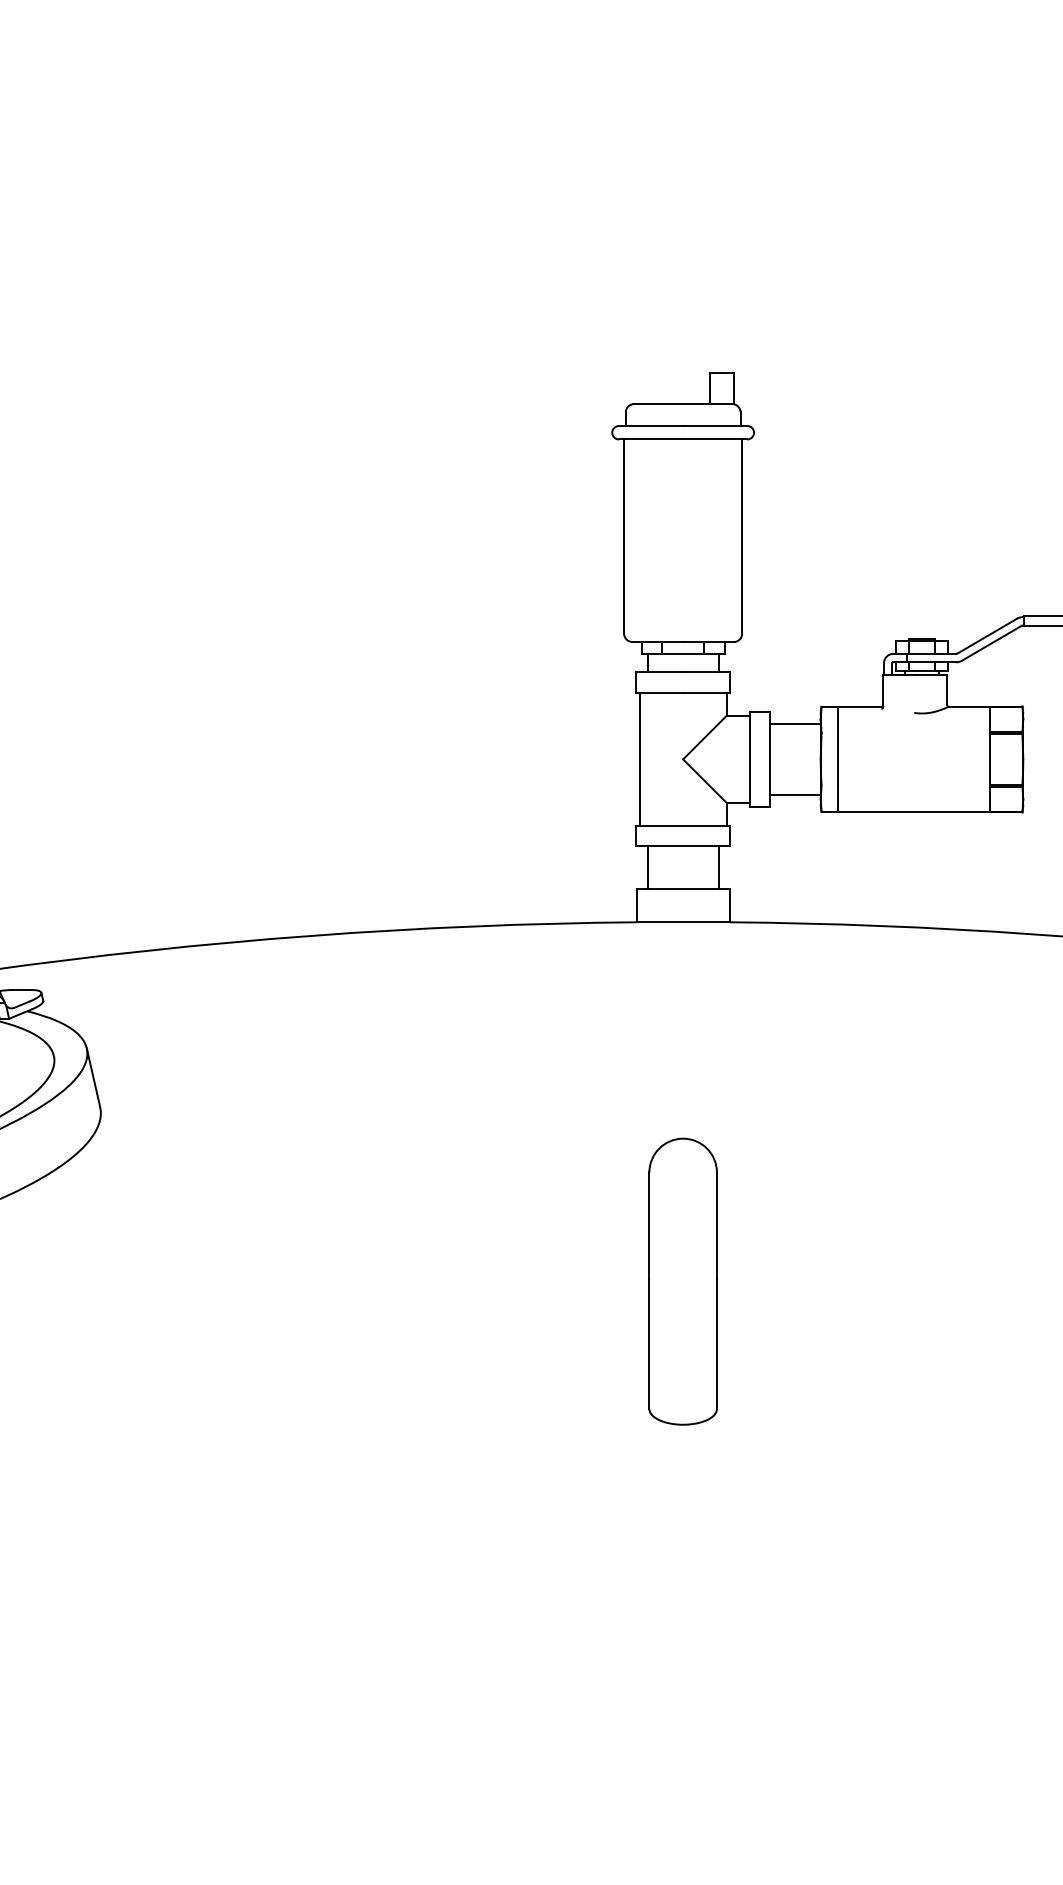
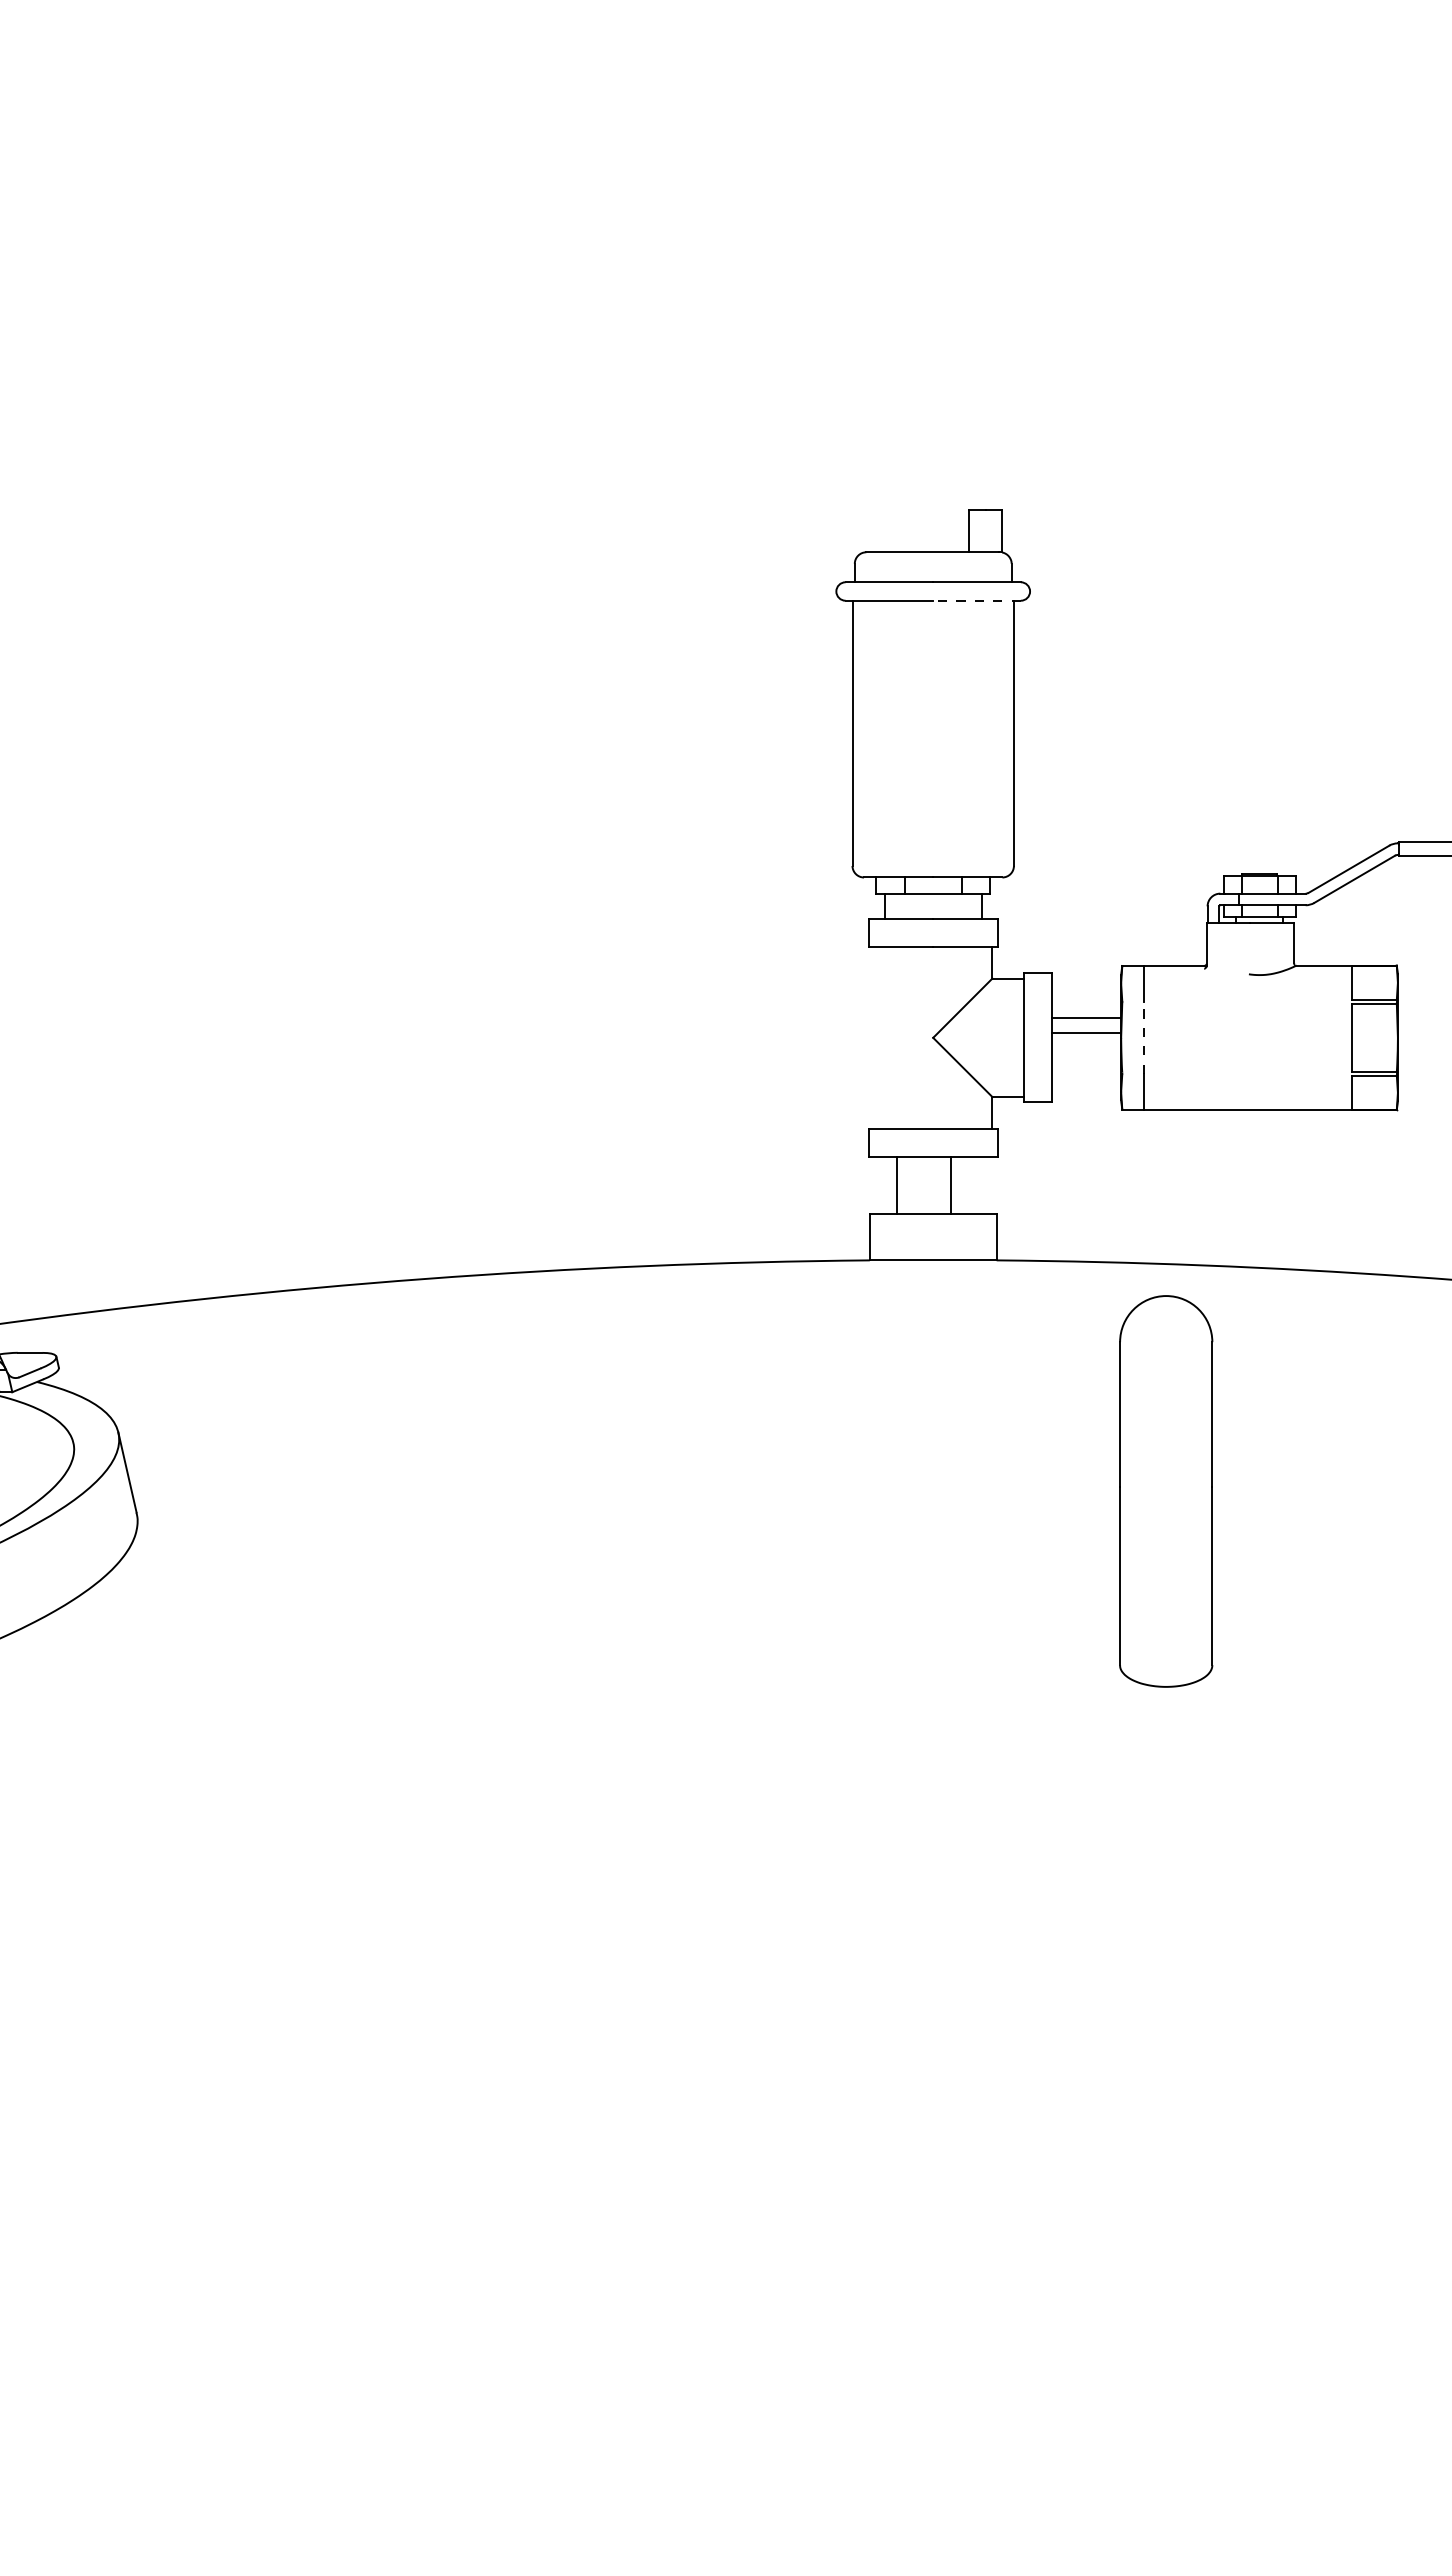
line: (715, 439) -> (977, 600), solid -> dashed
line: (795, 724) -> (1086, 1033), moved
line: (639, 759) -> (873, 1037), removed
line: (837, 759) -> (1144, 1037), solid -> dashed
line: (795, 795) -> (1086, 1018), moved
line: (647, 867) -> (950, 1185), moved
line: (718, 867) -> (896, 1185), moved
part: (683, 1281) -> (1166, 1491), moved

